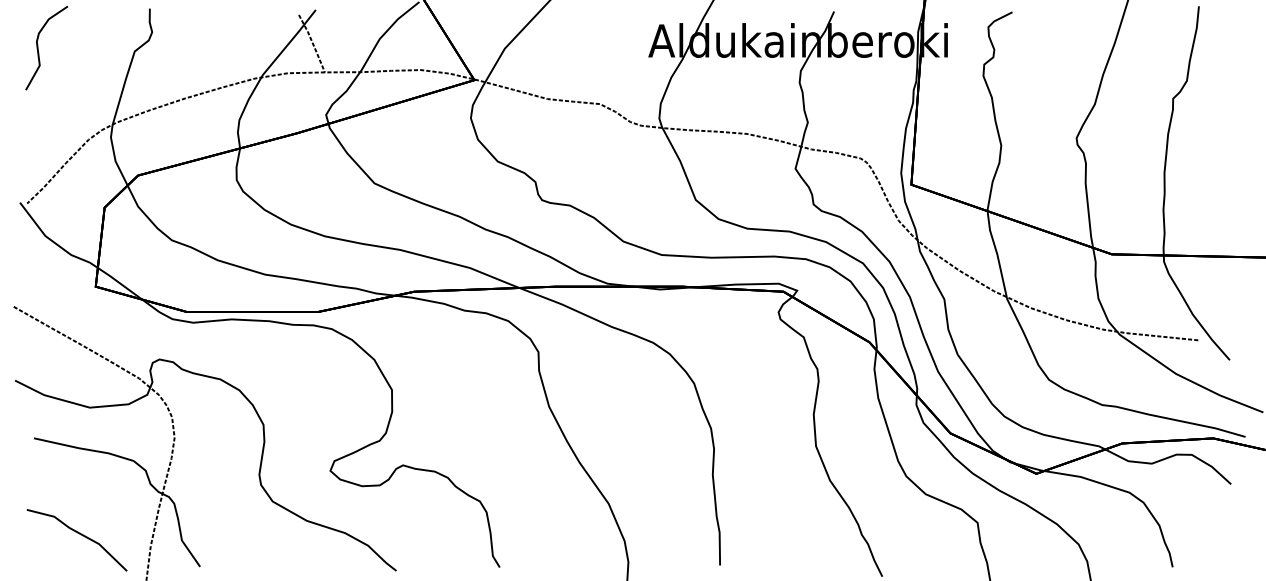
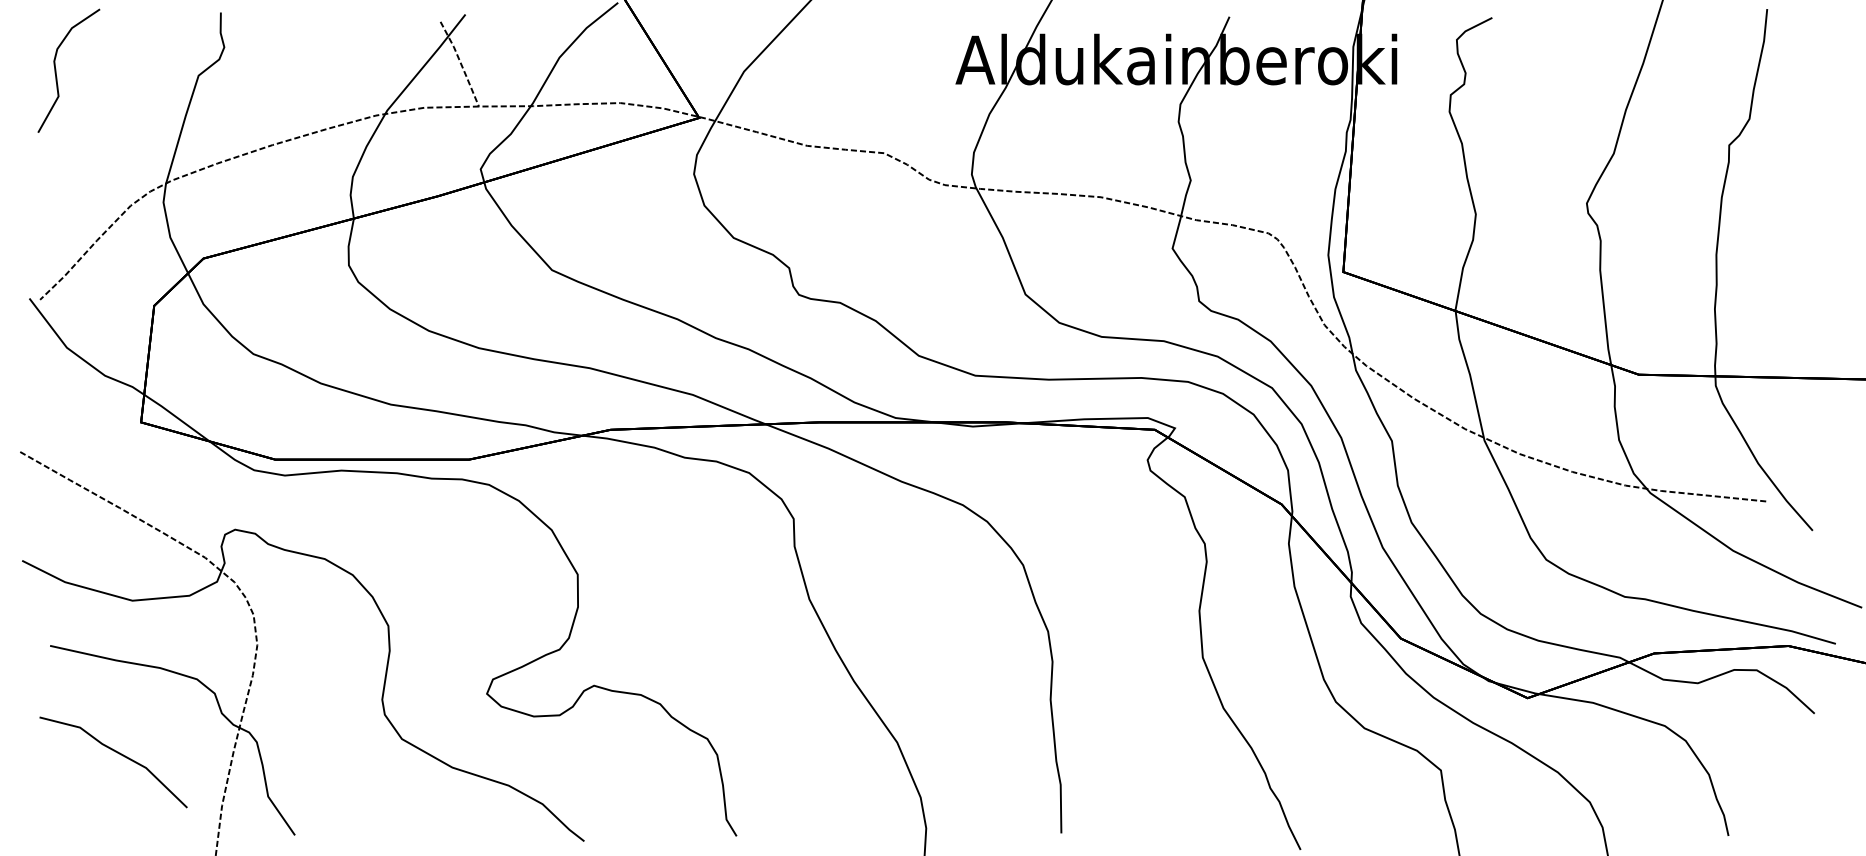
part: (79, 534) -> (117, 753), moved

